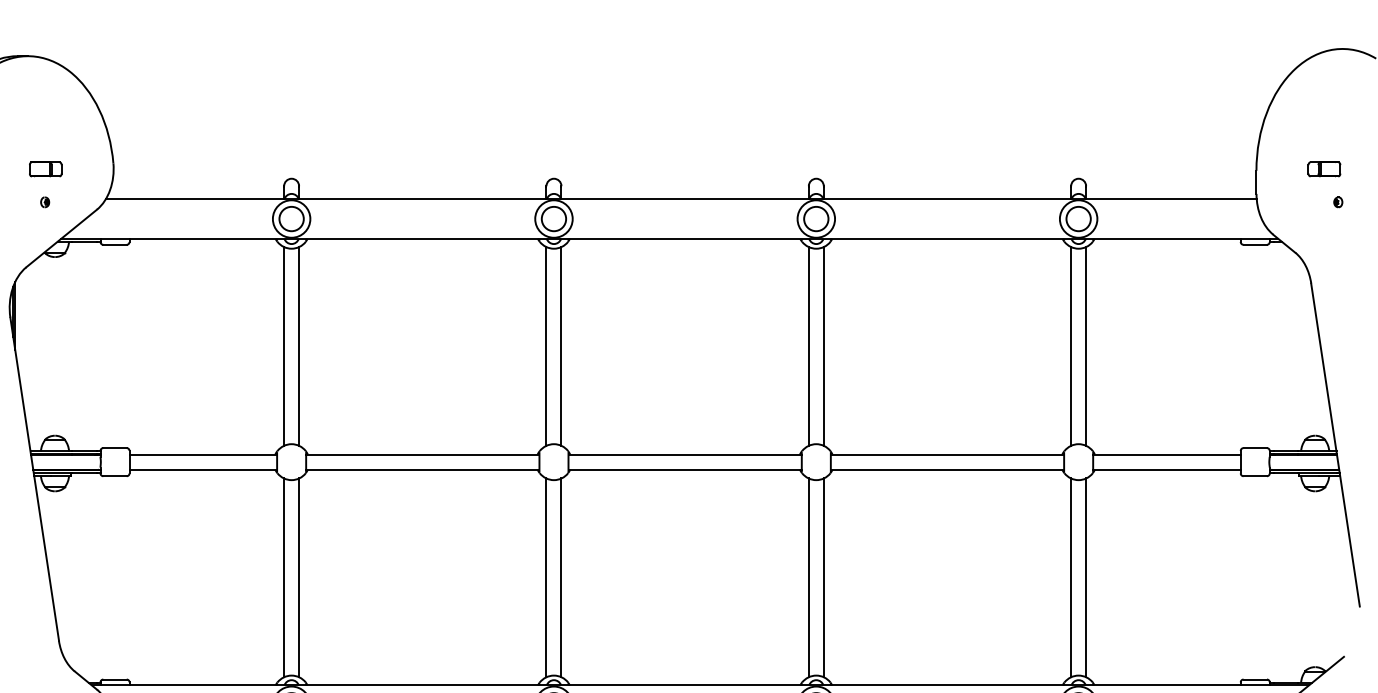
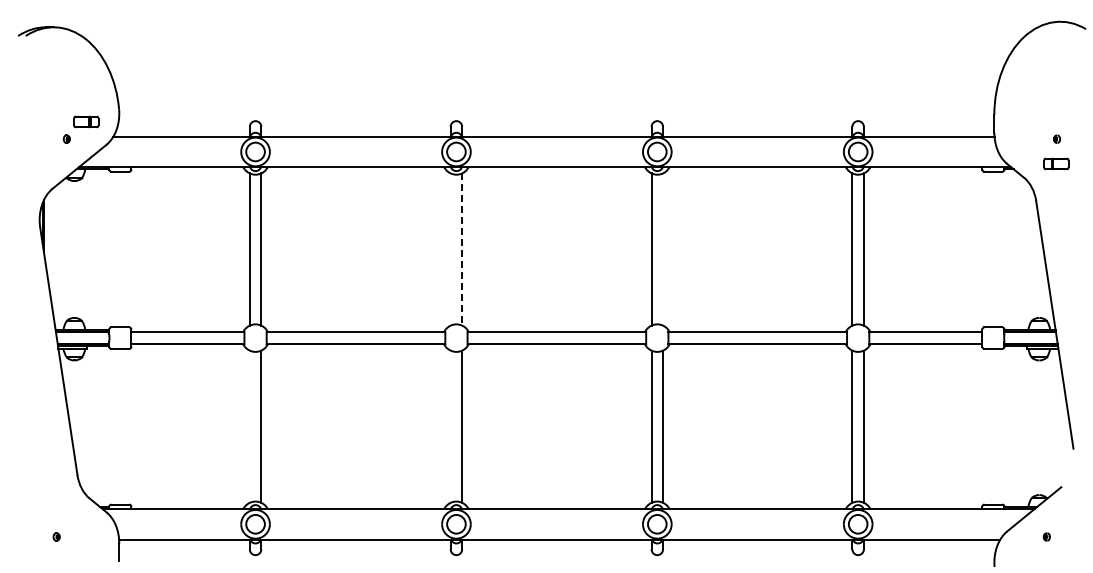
part: (46, 168) -> (86, 121), moved
part: (1324, 168) -> (1056, 163), moved
line: (546, 346) -> (450, 249), removed
line: (824, 346) -> (663, 249), removed
line: (561, 347) -> (462, 250), solid -> dashed
line: (283, 577) -> (249, 426), removed
line: (546, 577) -> (450, 426), removed

